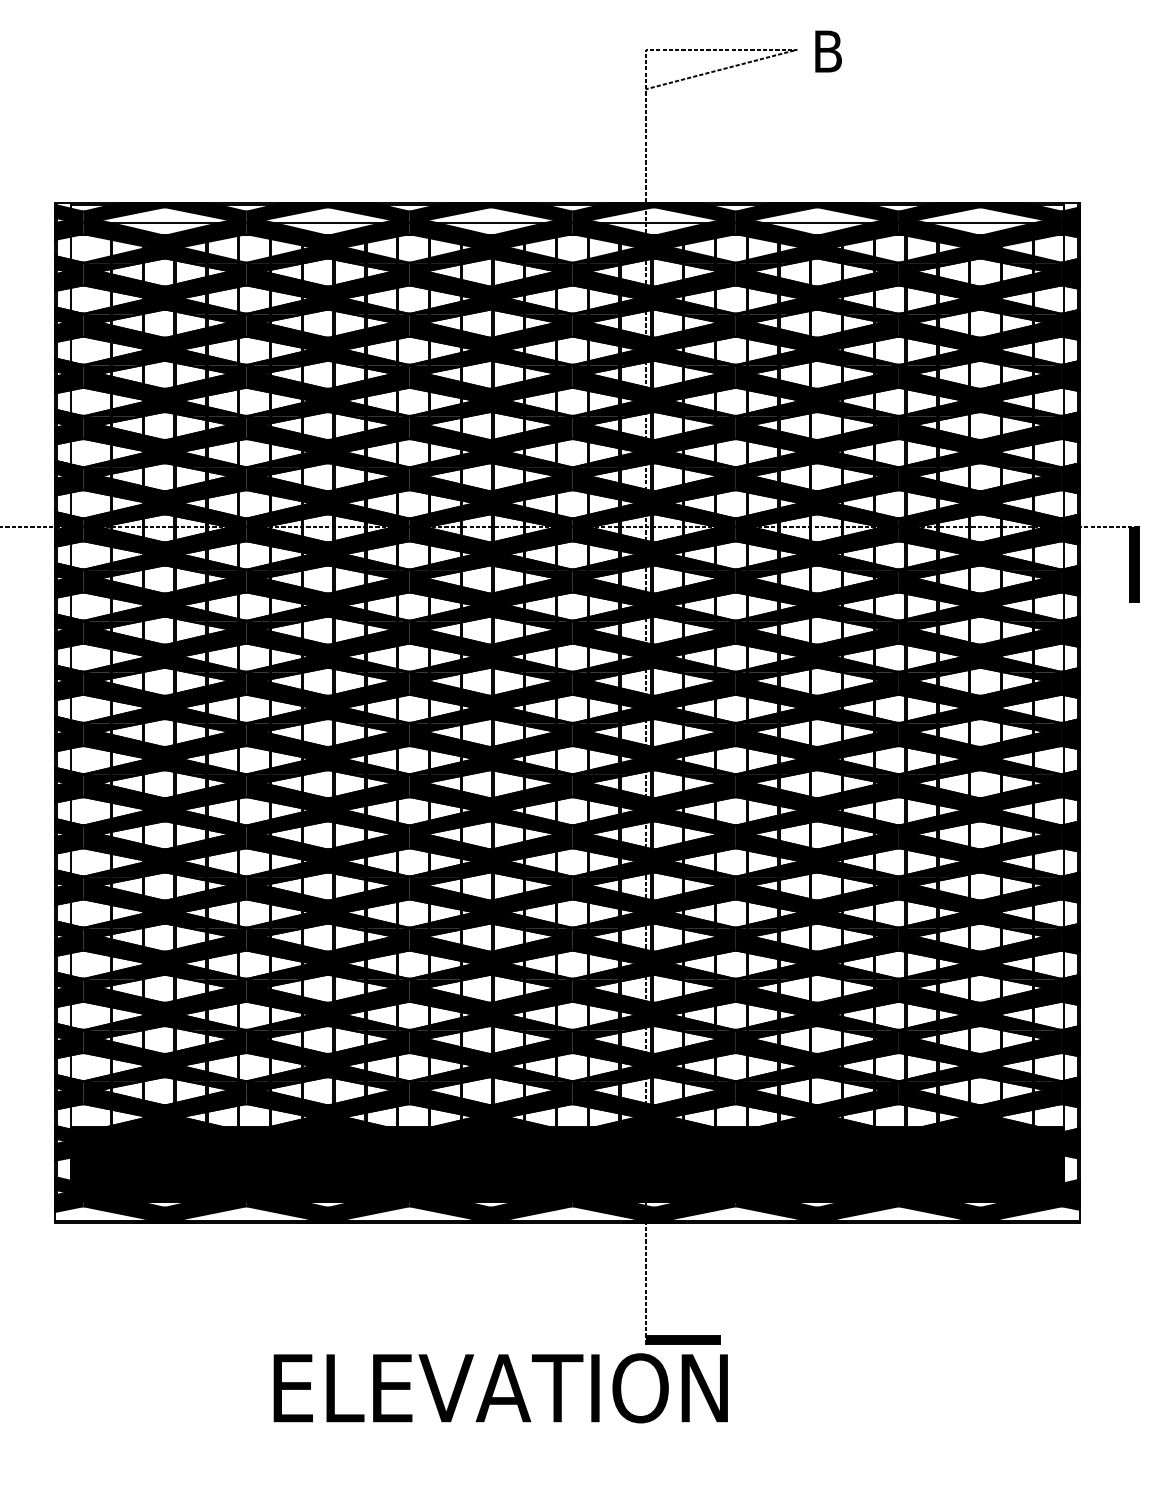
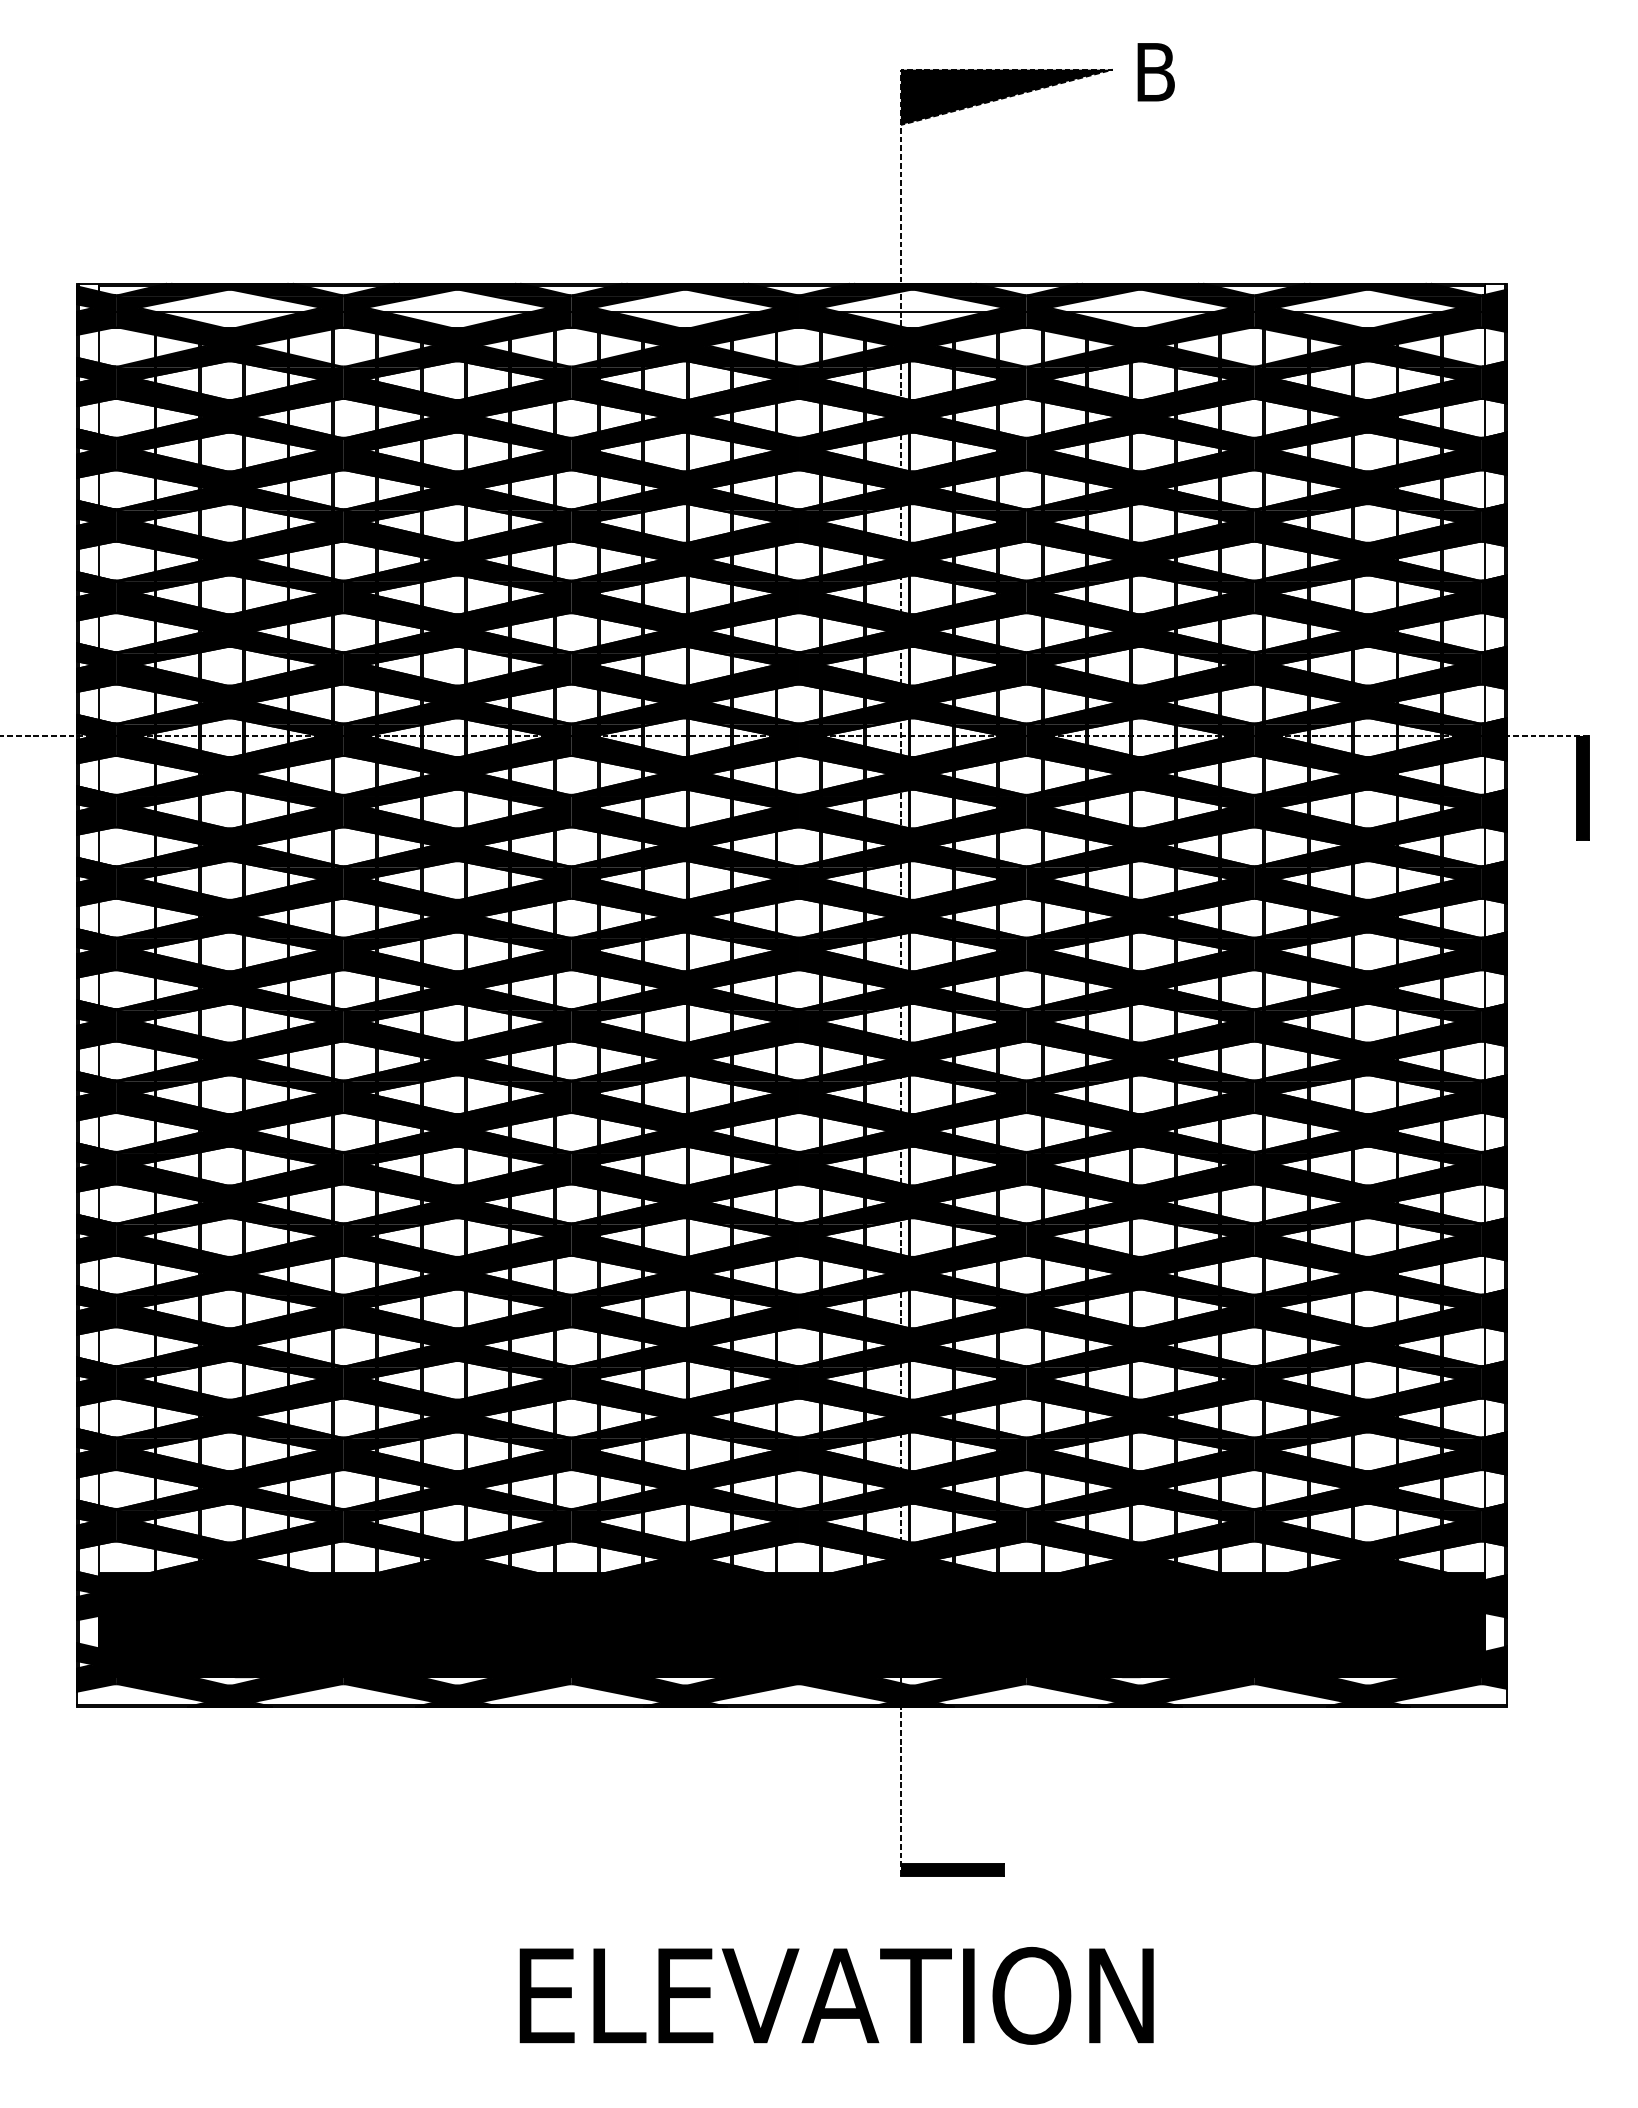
fill: (721, 68) -> (1006, 96), added
text: (500, 1388) -> (836, 1995), moved

